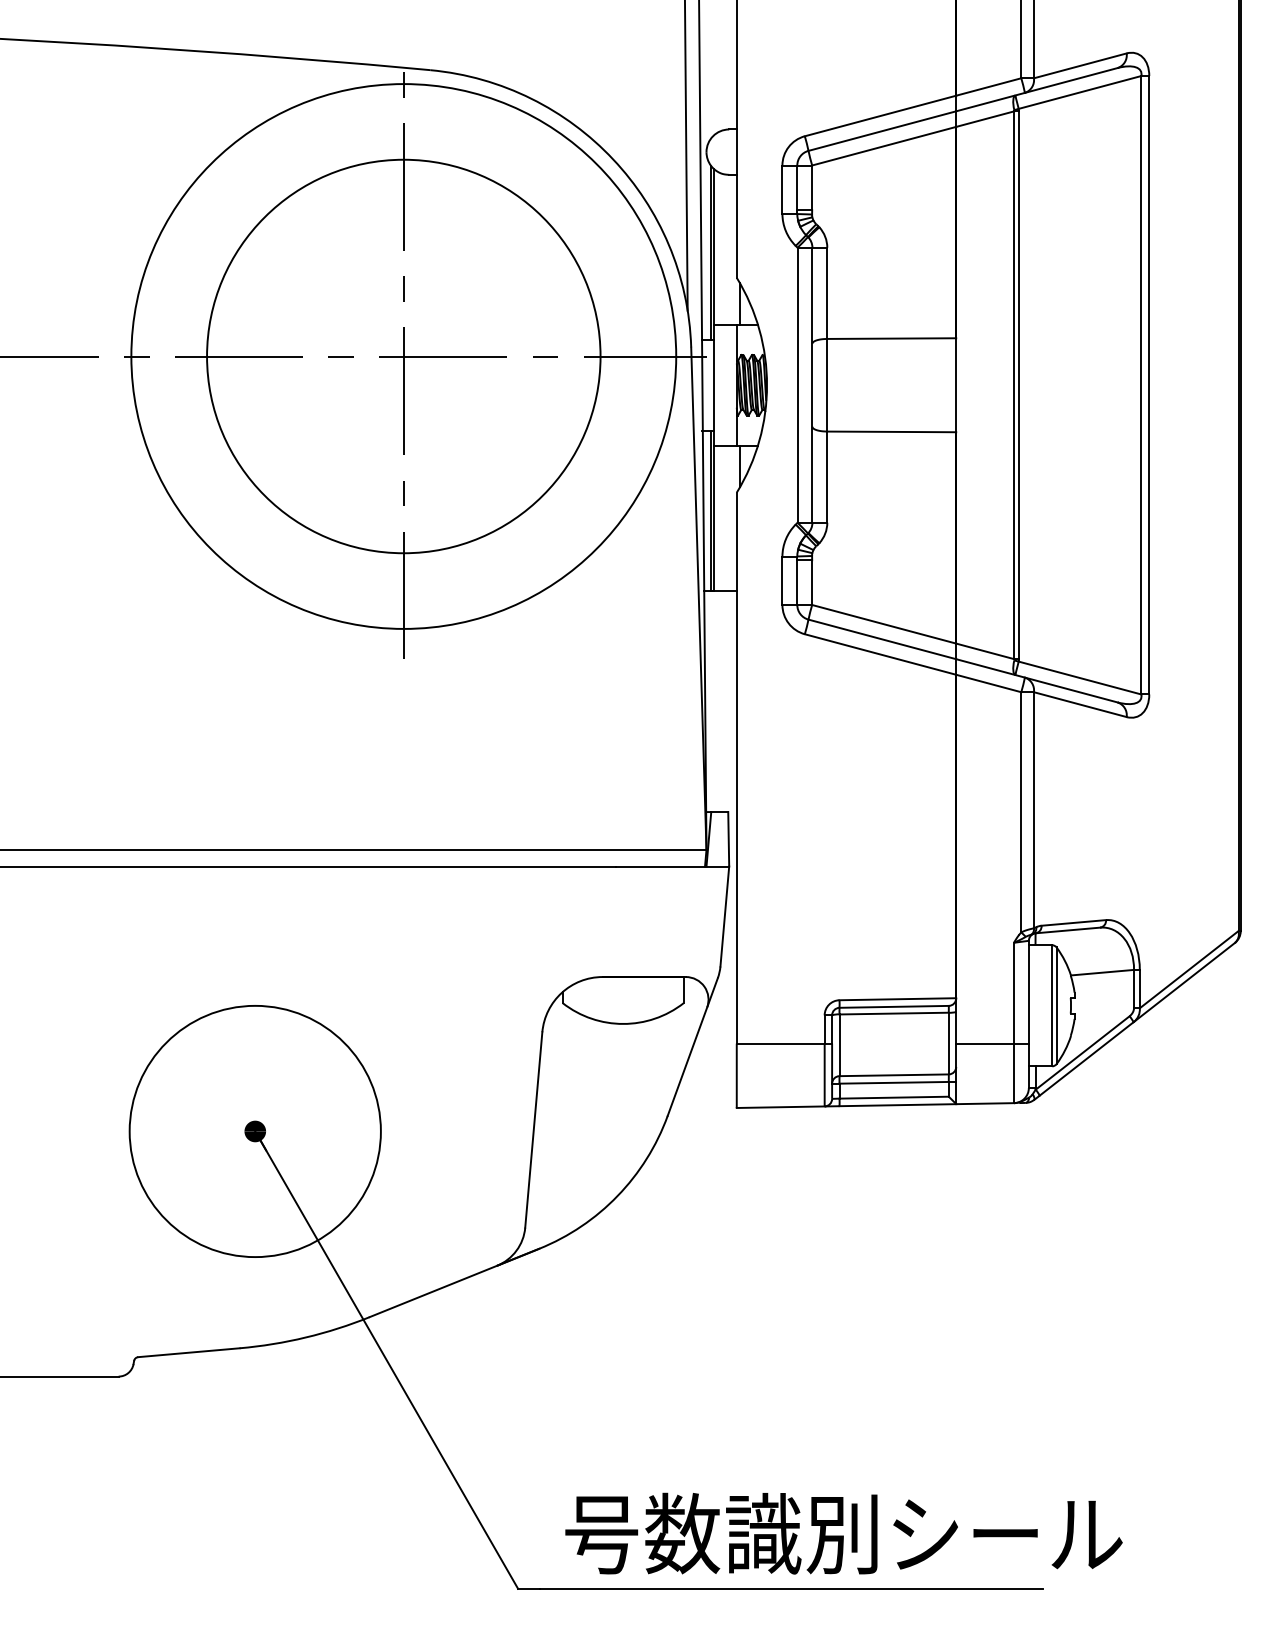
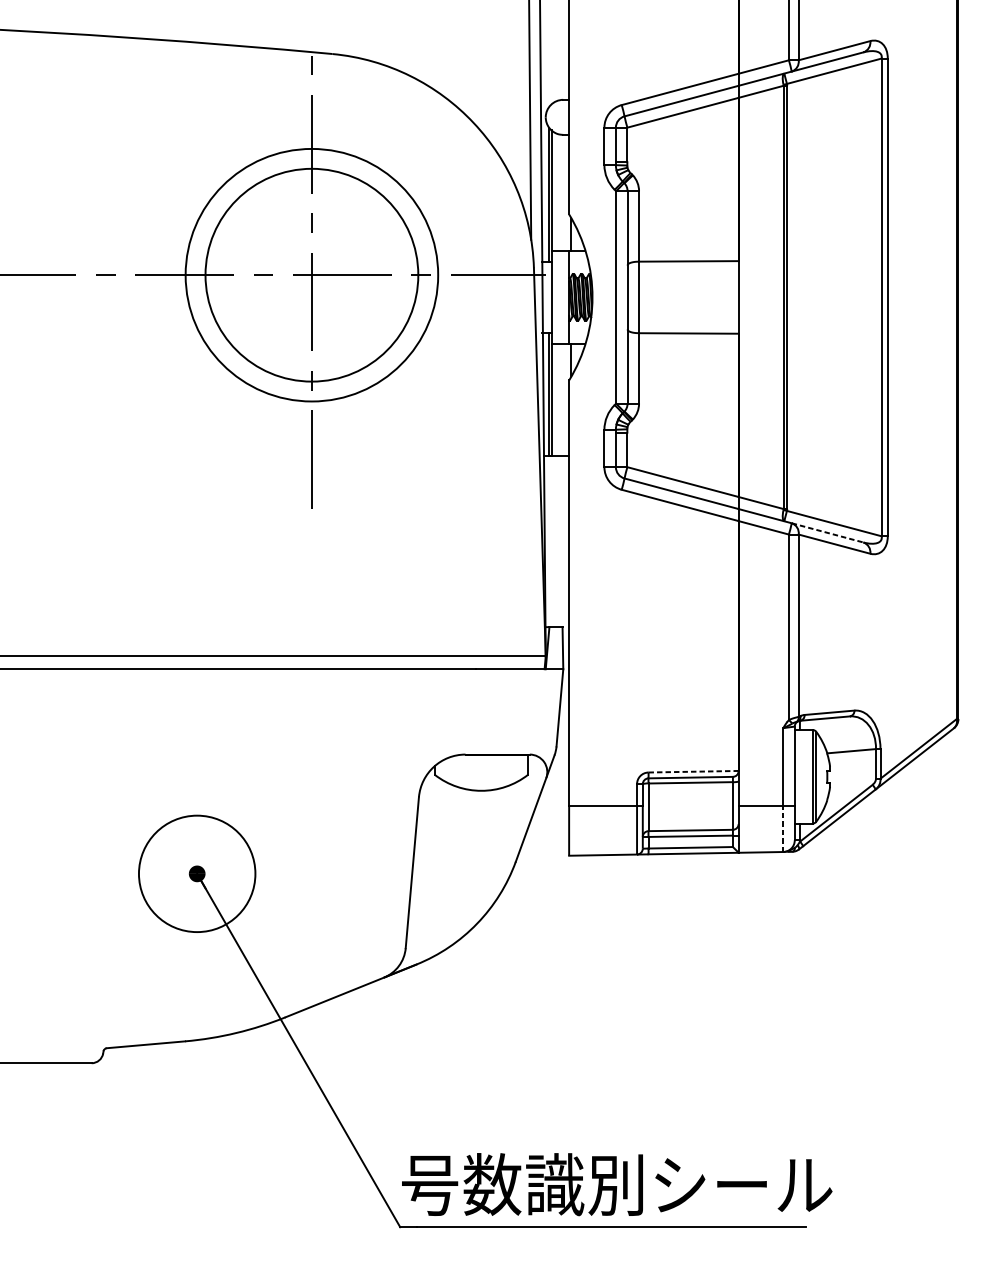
circle: (403, 356) -> (311, 275), size x0.6
circle: (403, 356) -> (311, 275), size x0.7
line: (1071, 690) -> (827, 533), solid -> dashed
line: (898, 999) -> (694, 771), solid -> dashed
line: (1013, 1073) -> (782, 829), solid -> dashed
circle: (254, 1131) -> (196, 873), size x0.6
text: (843, 1533) -> (616, 1184), moved

